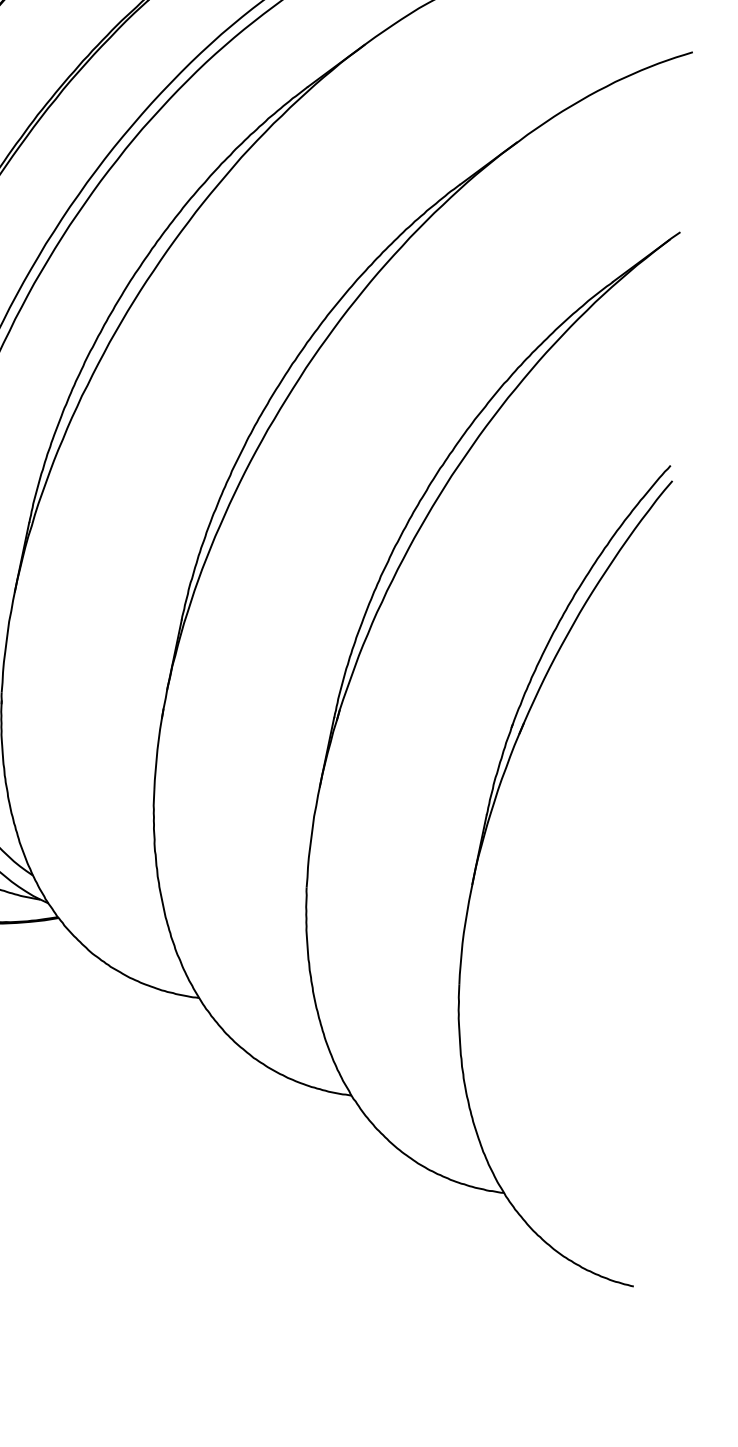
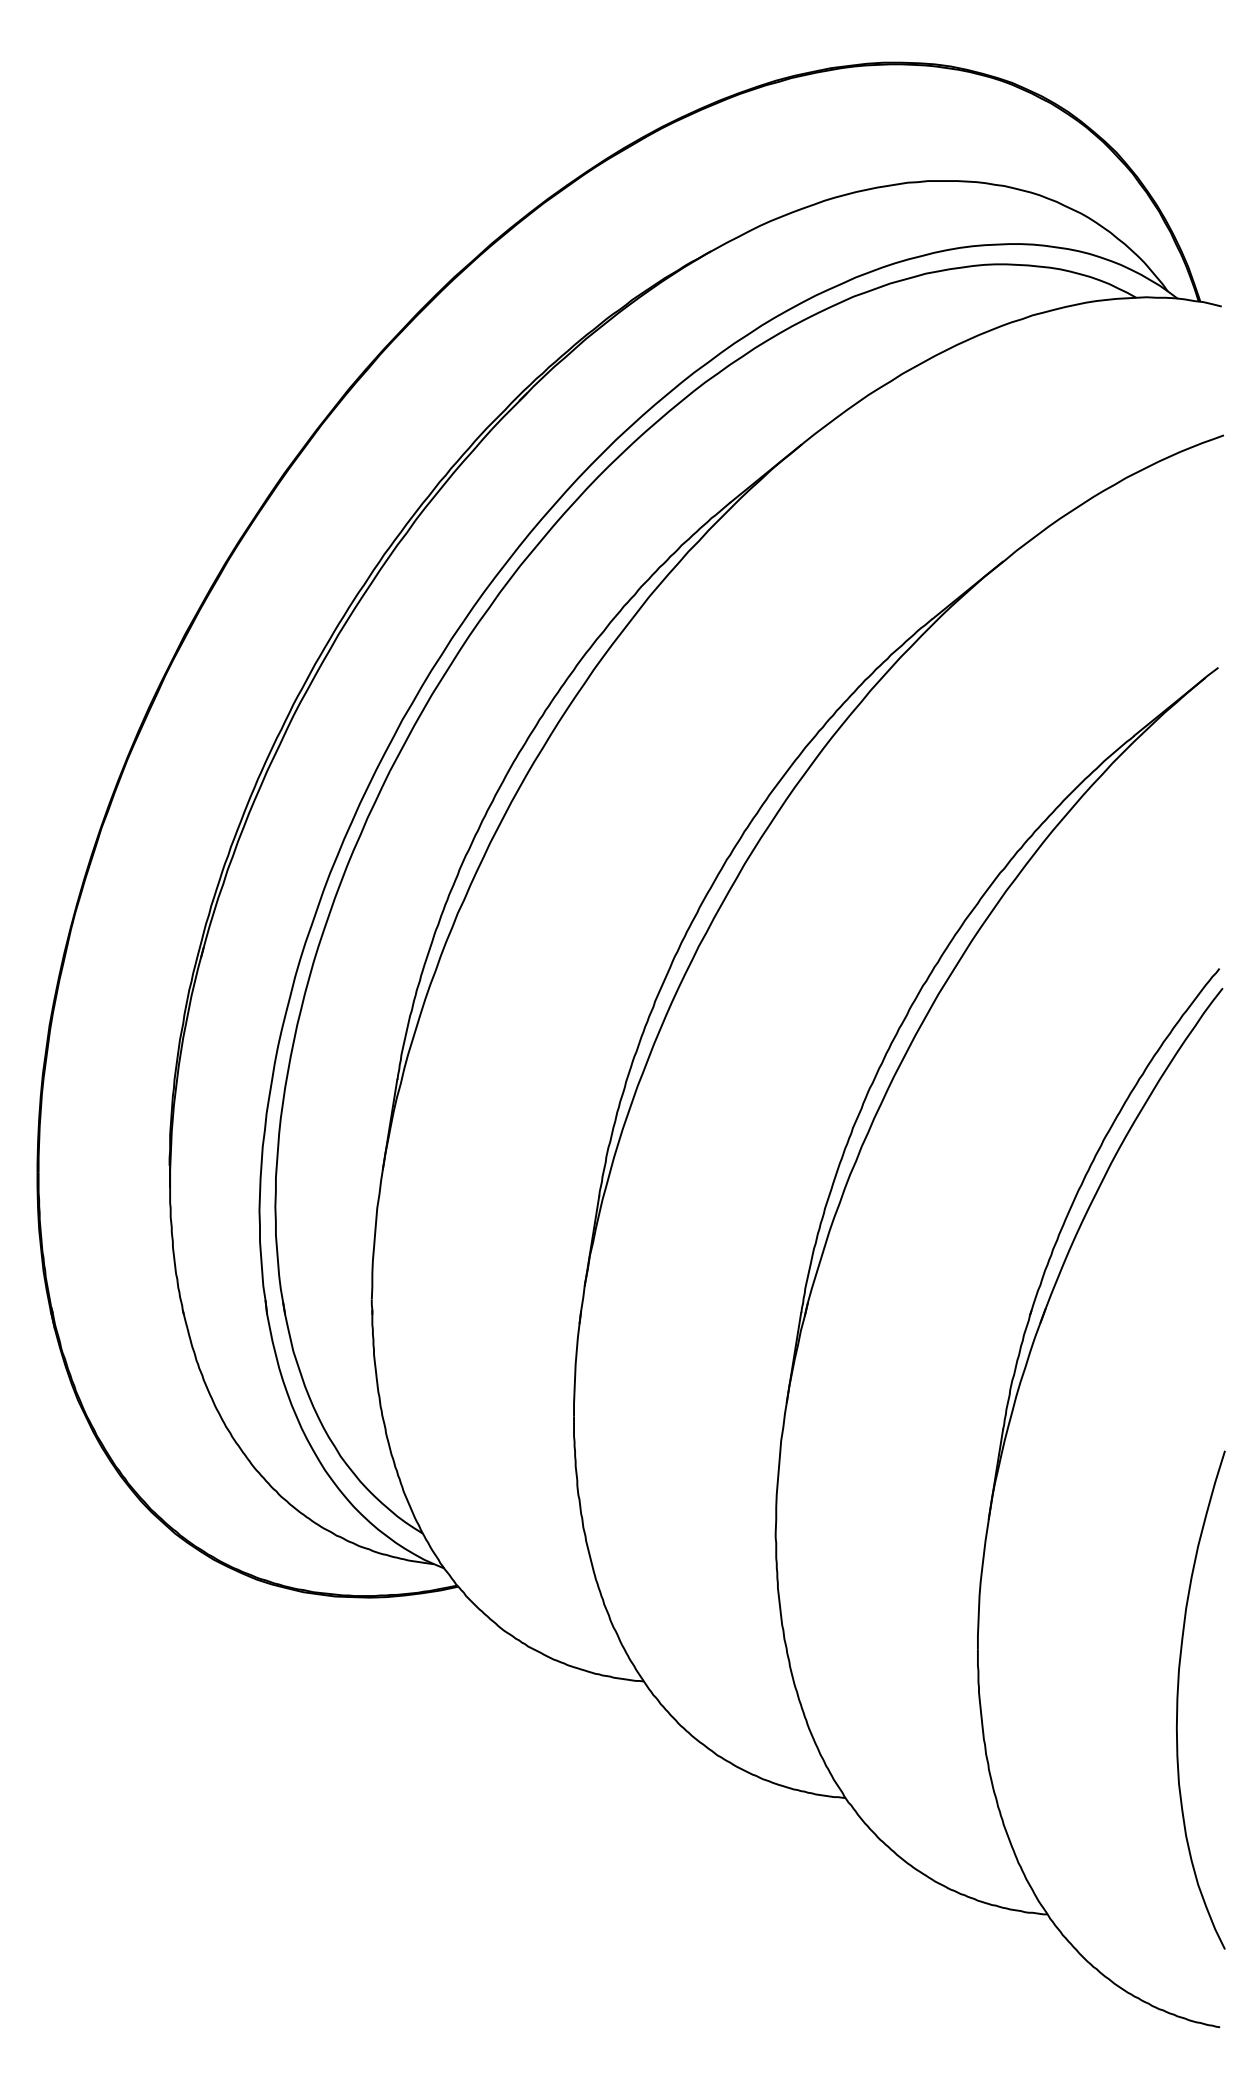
curve: (613, 1030) -> (1178, 1699), added

